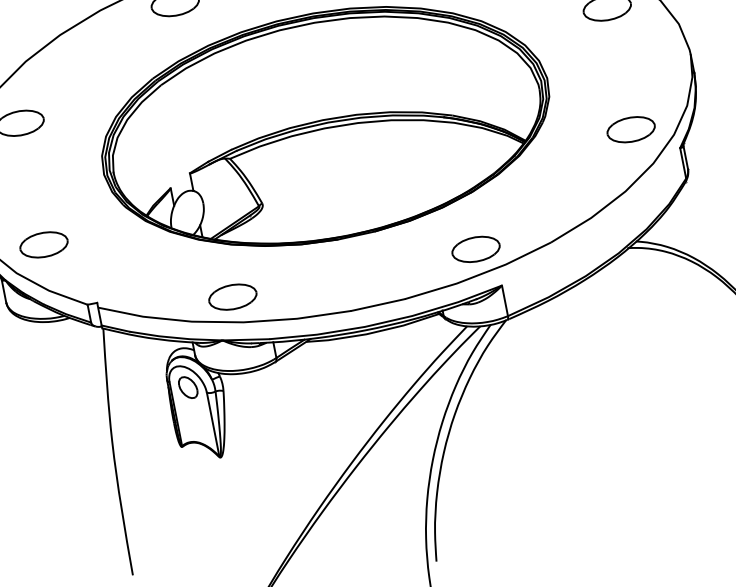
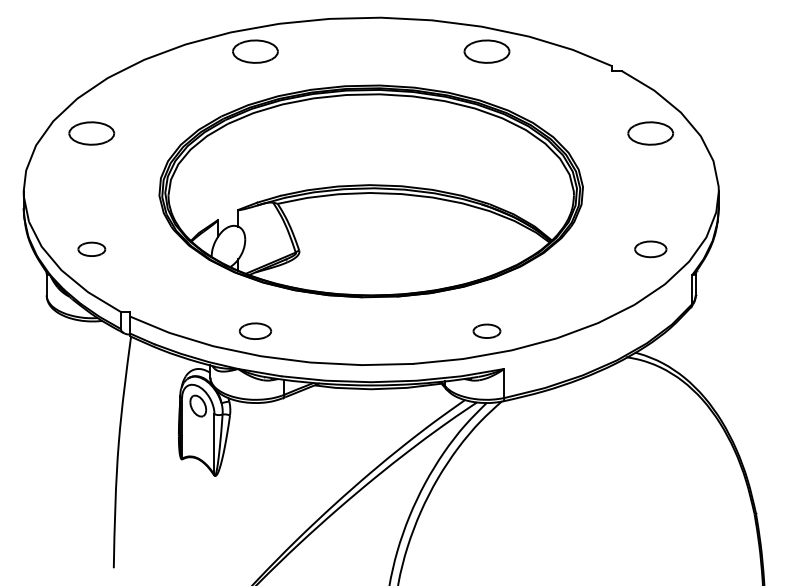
part: (630, 129) -> (650, 249), size x0.7
part: (43, 245) -> (91, 249), size x0.6
part: (475, 249) -> (486, 331), size x0.6
part: (232, 297) -> (255, 331), size x0.7

